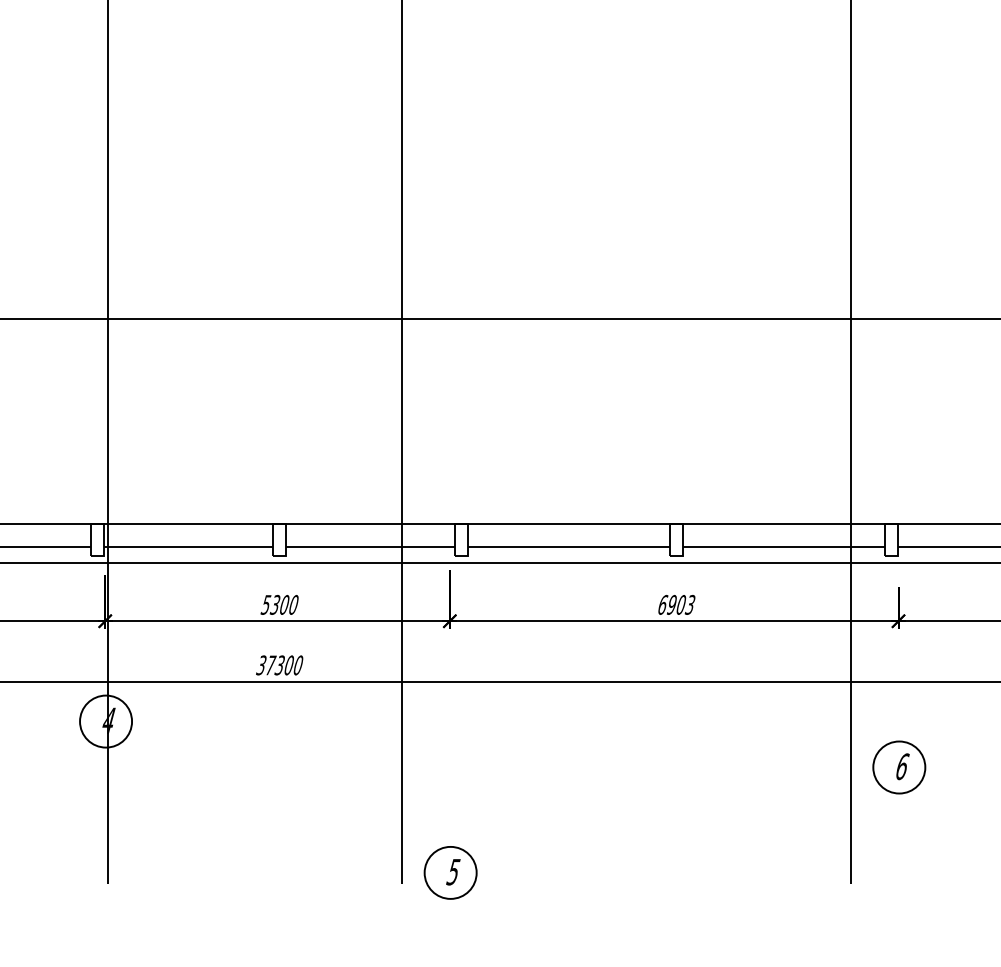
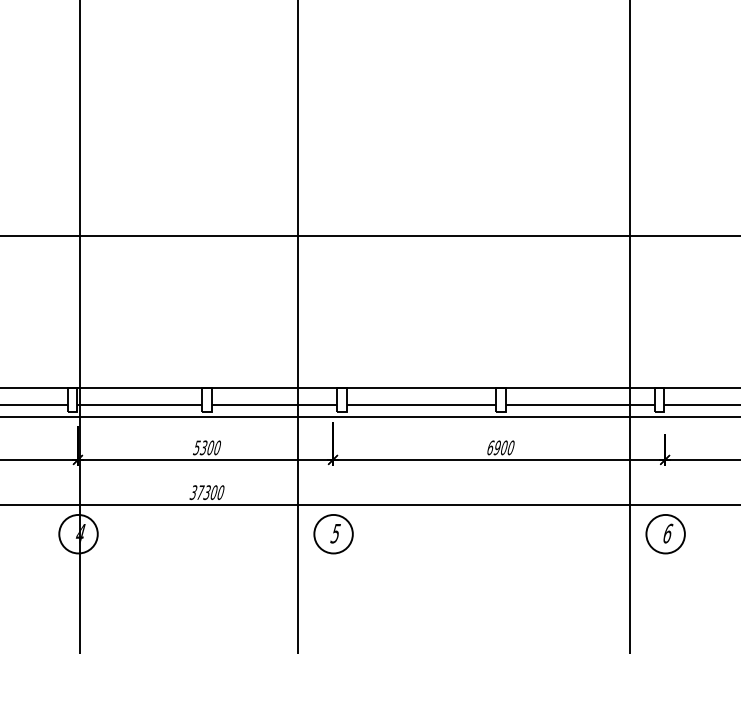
text: (689, 604) -> (510, 447), 6903 -> 6900
part: (899, 767) -> (665, 534), moved
part: (450, 873) -> (333, 534), moved

